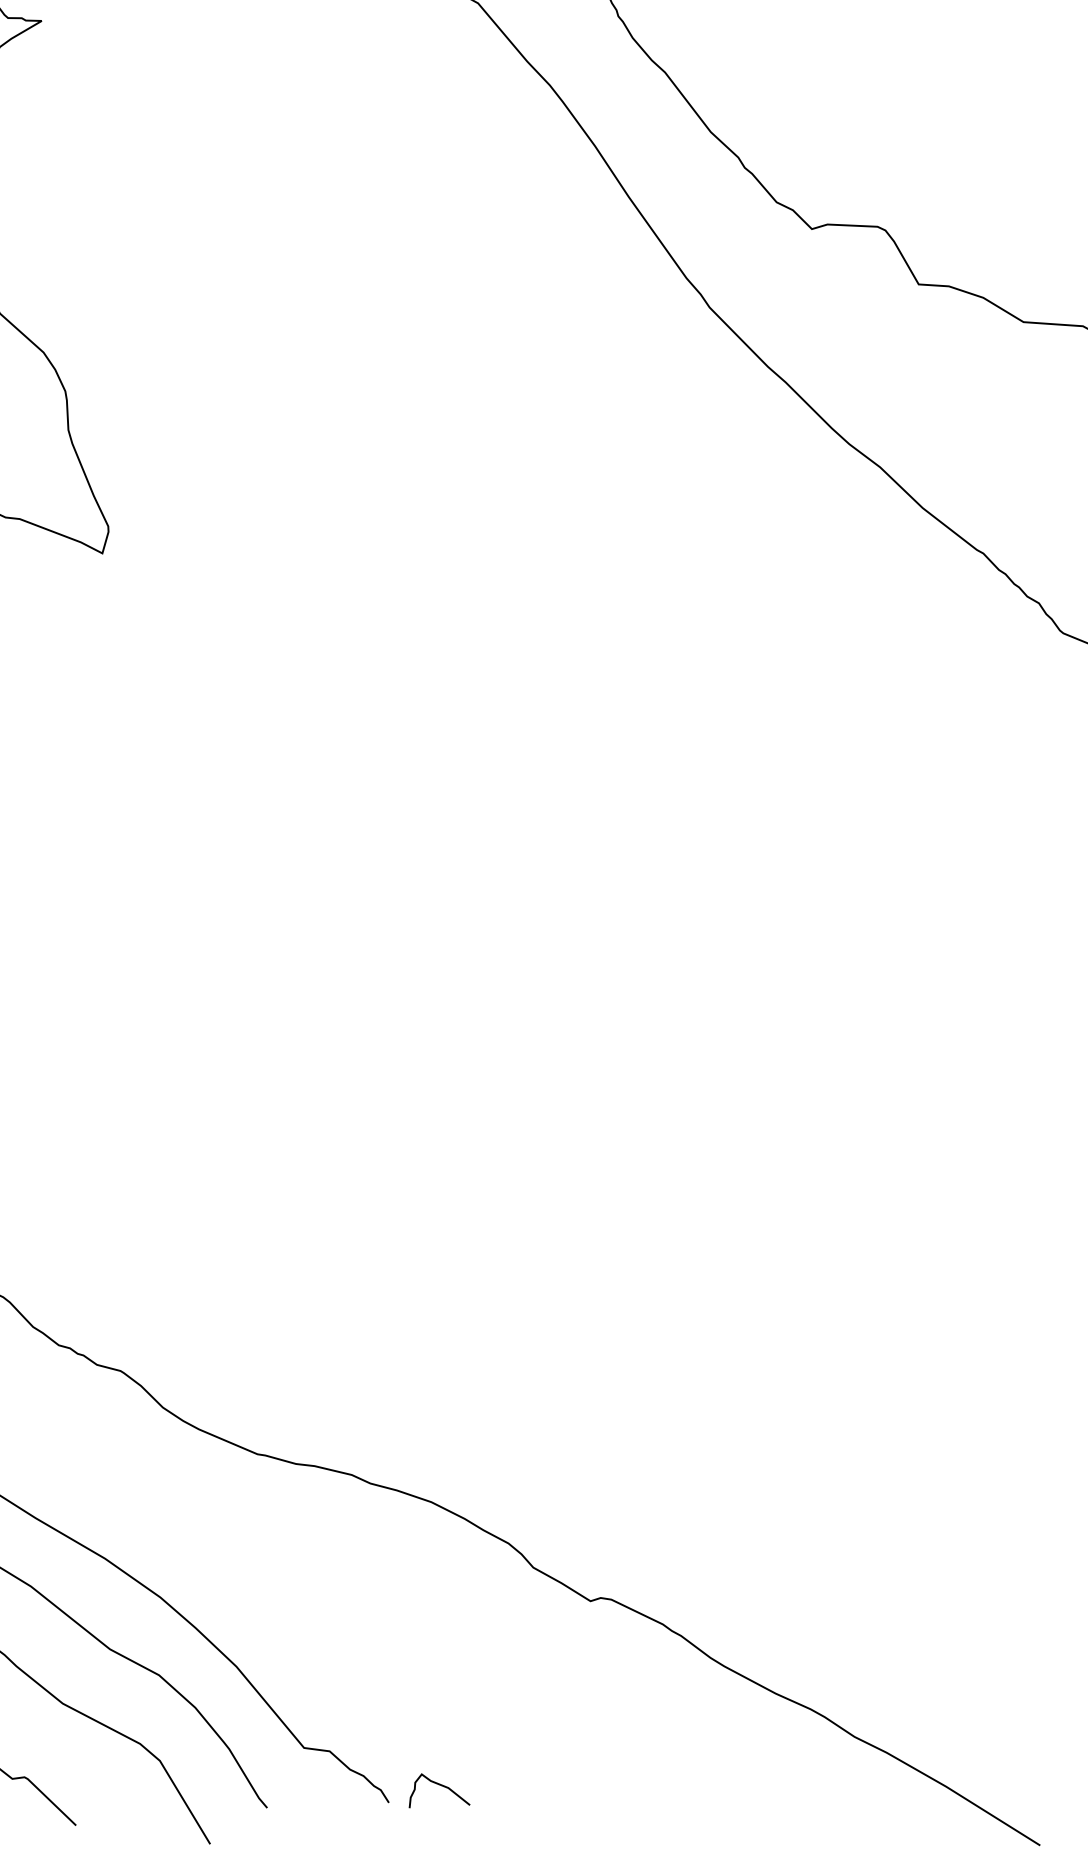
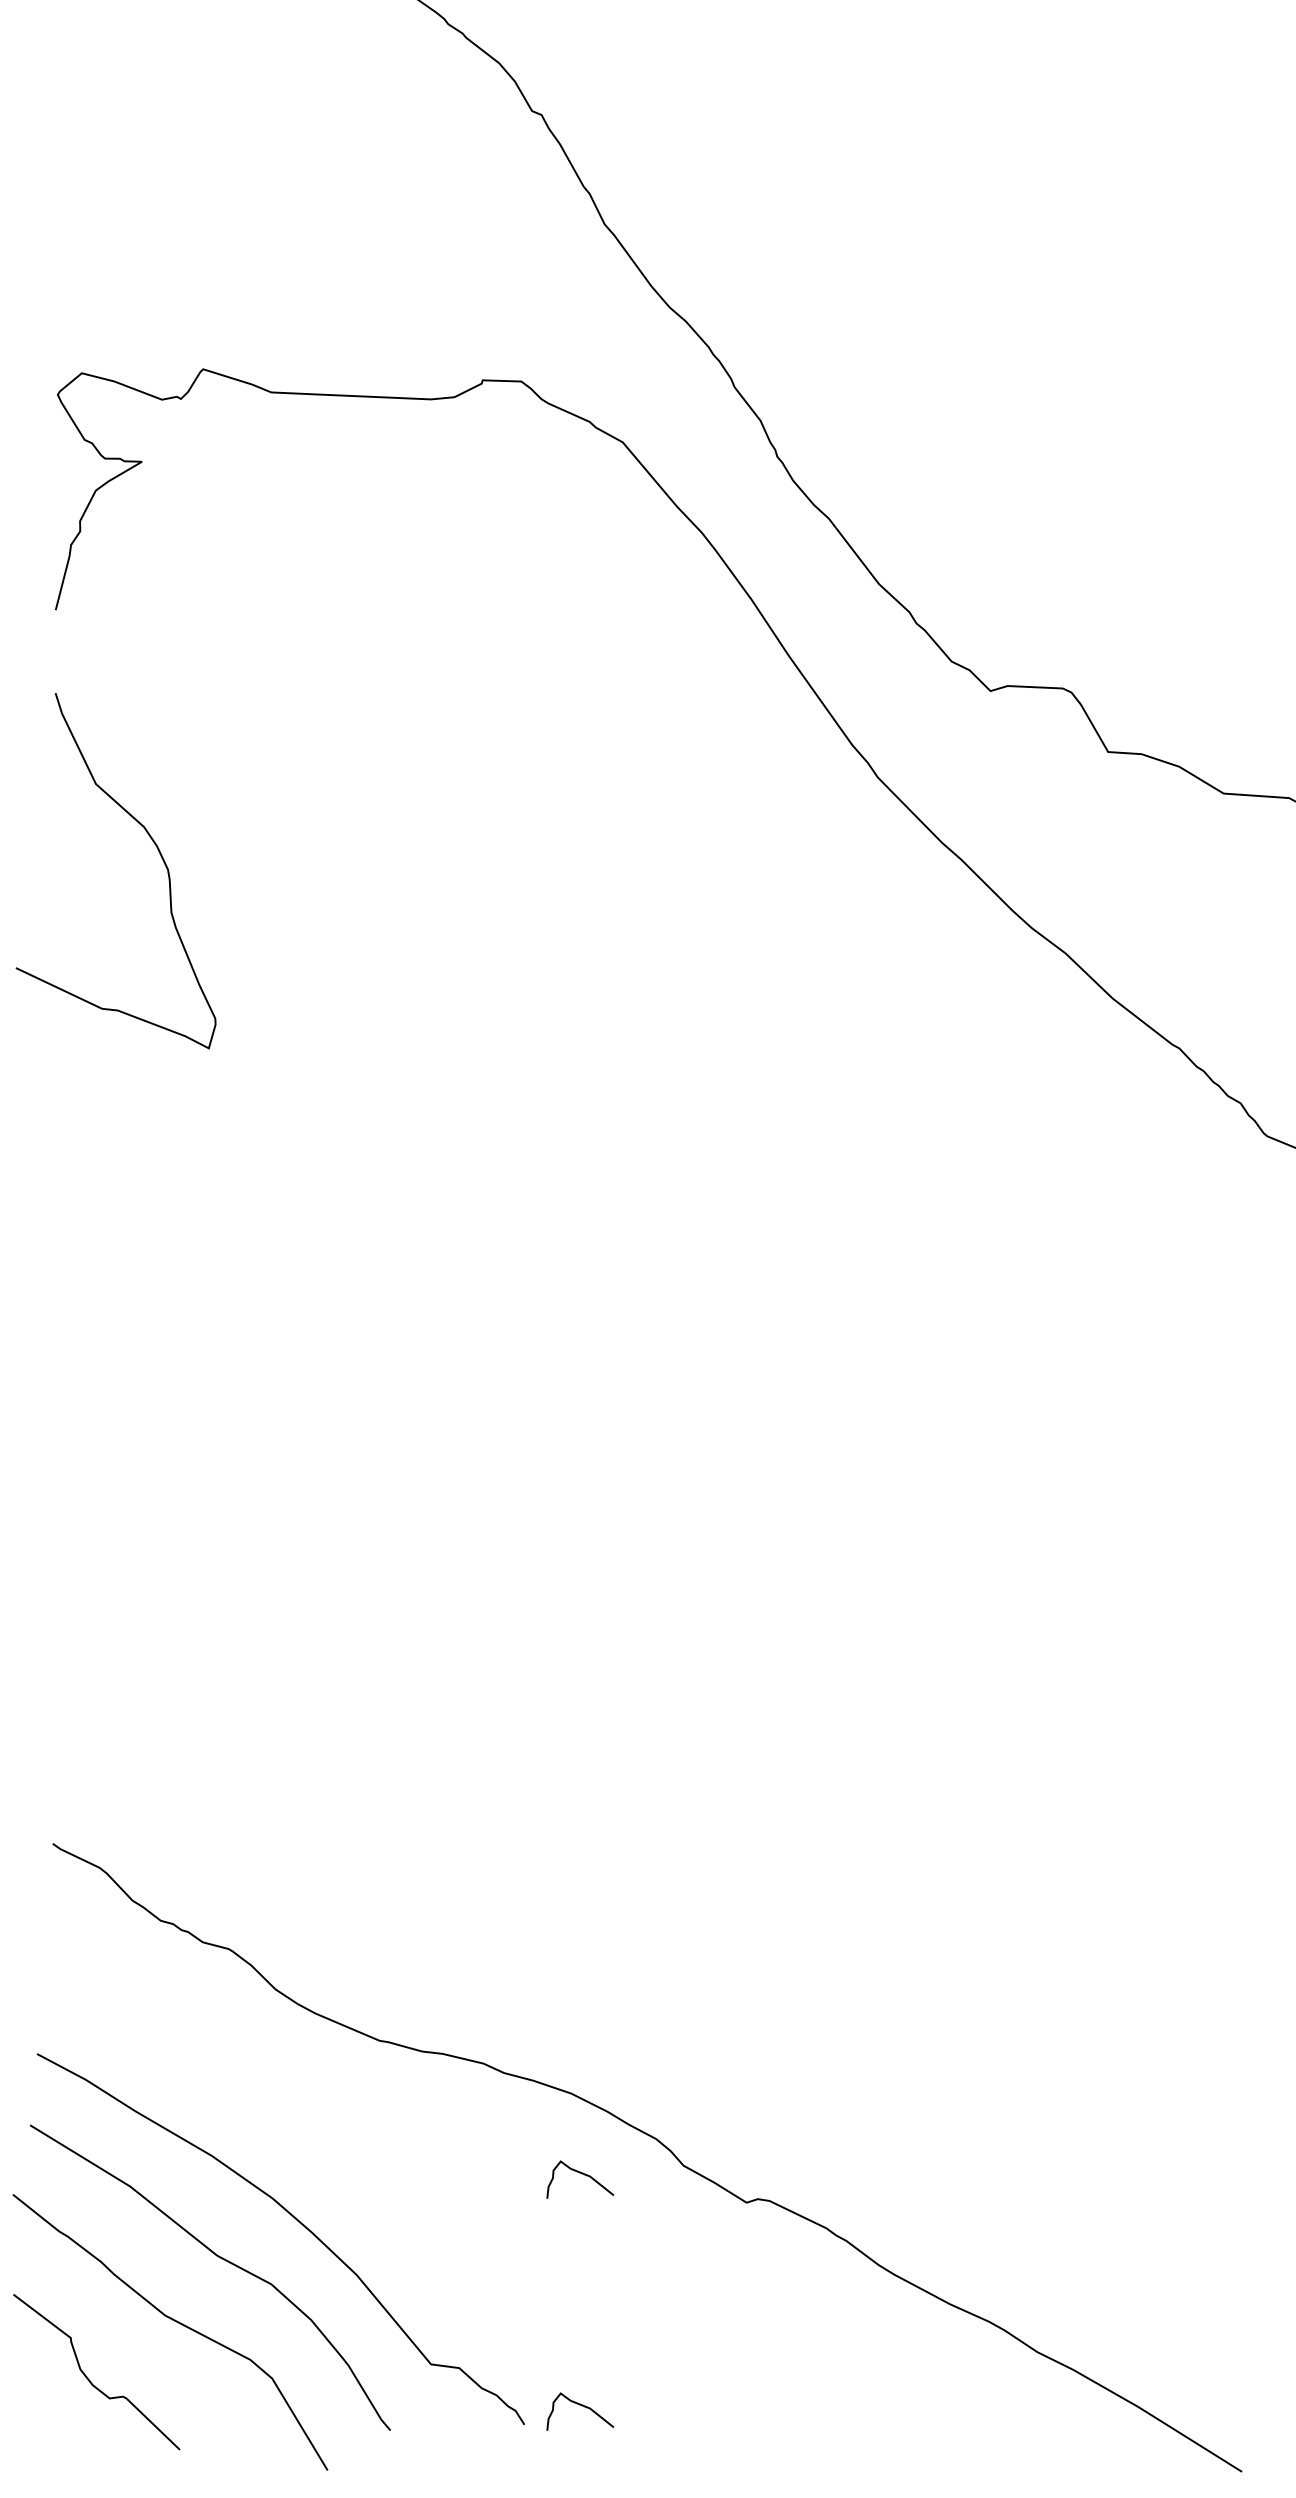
curve: (440, 1575) -> (581, 2174), added

